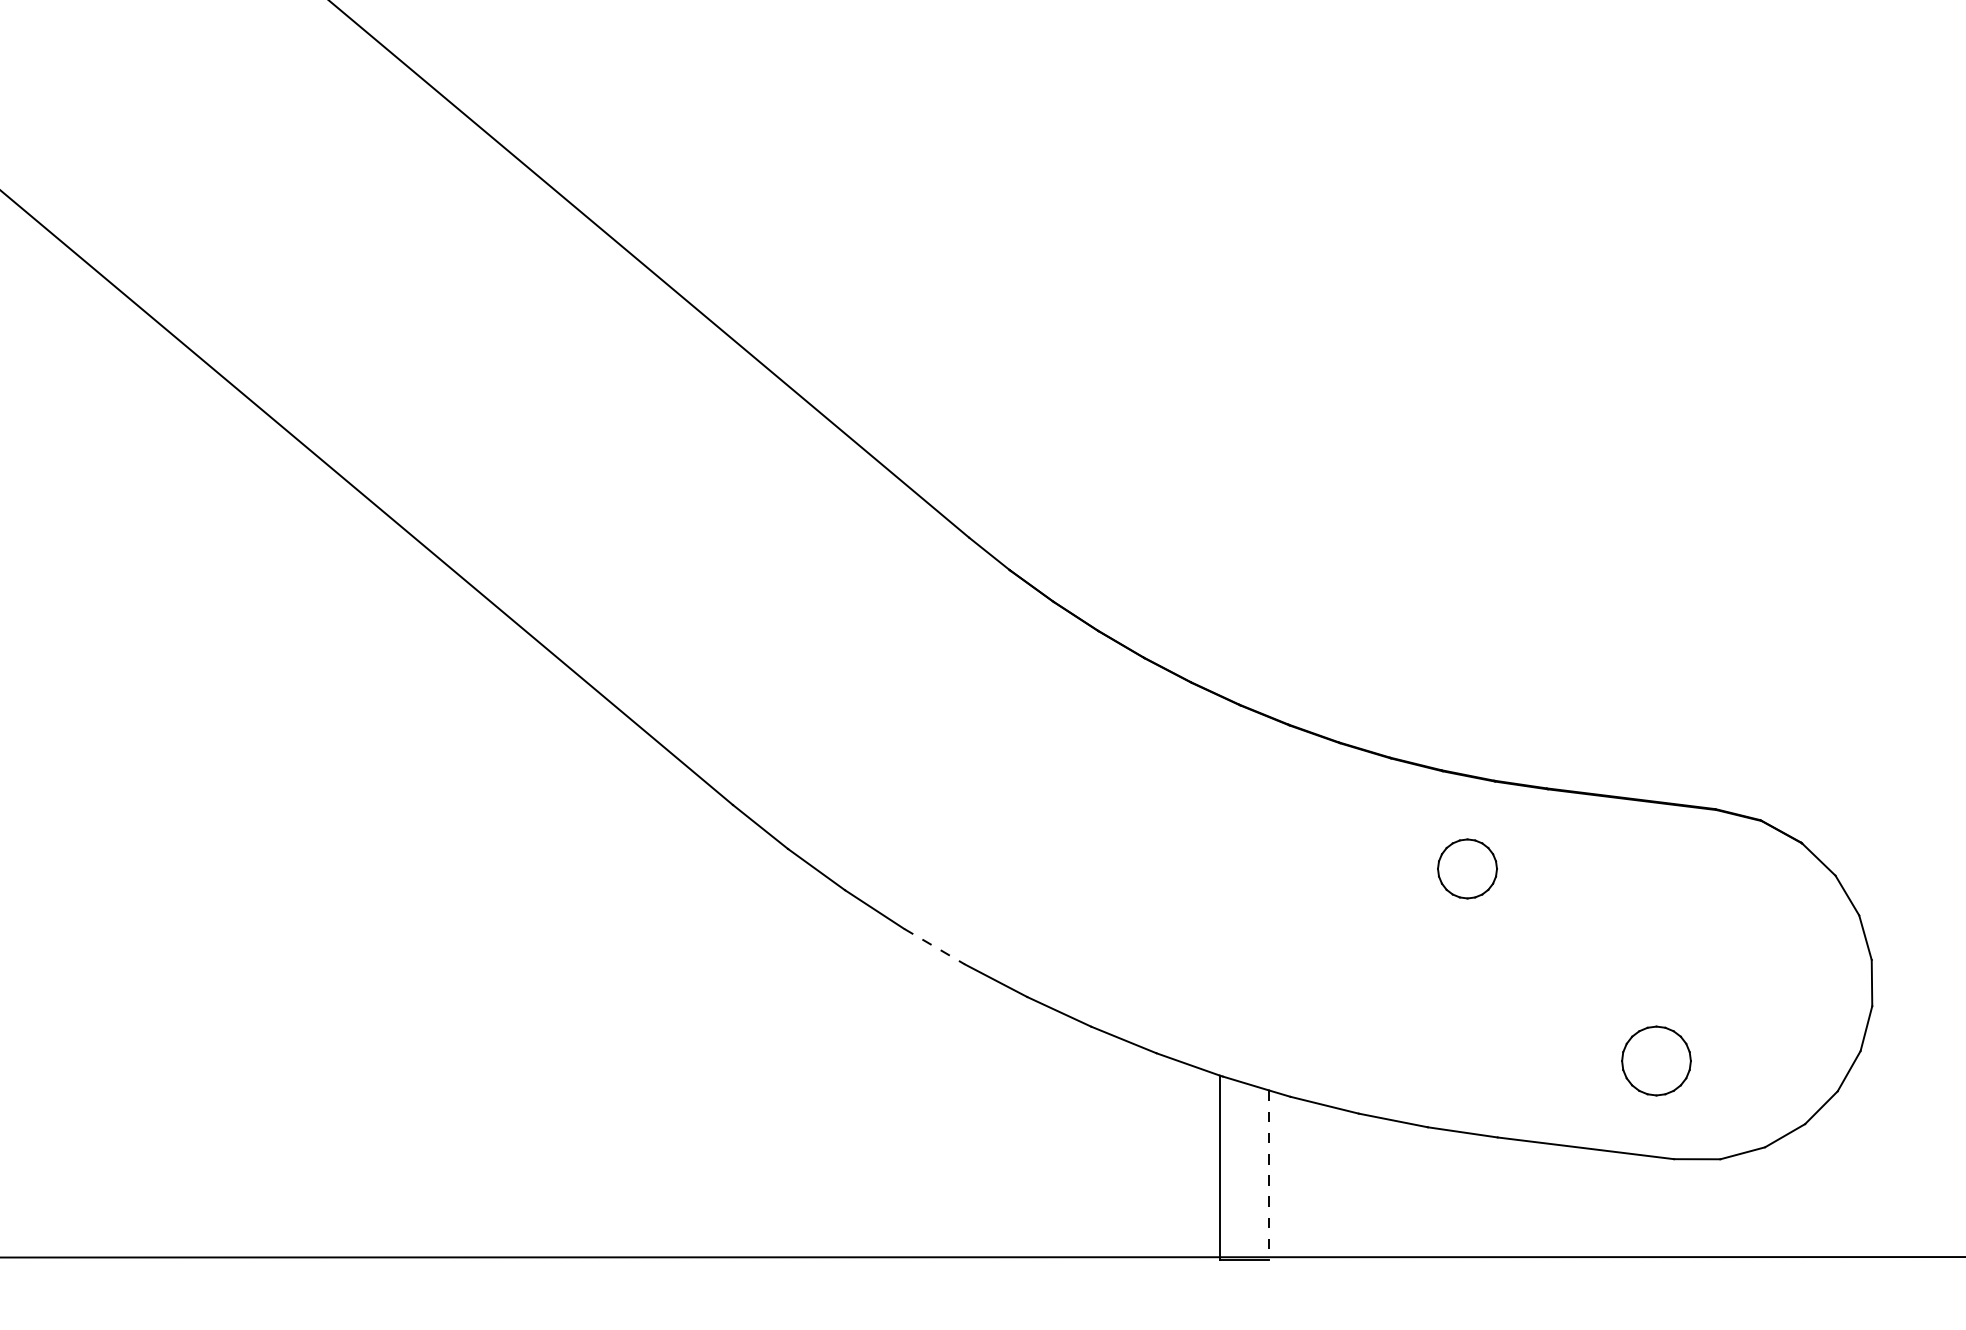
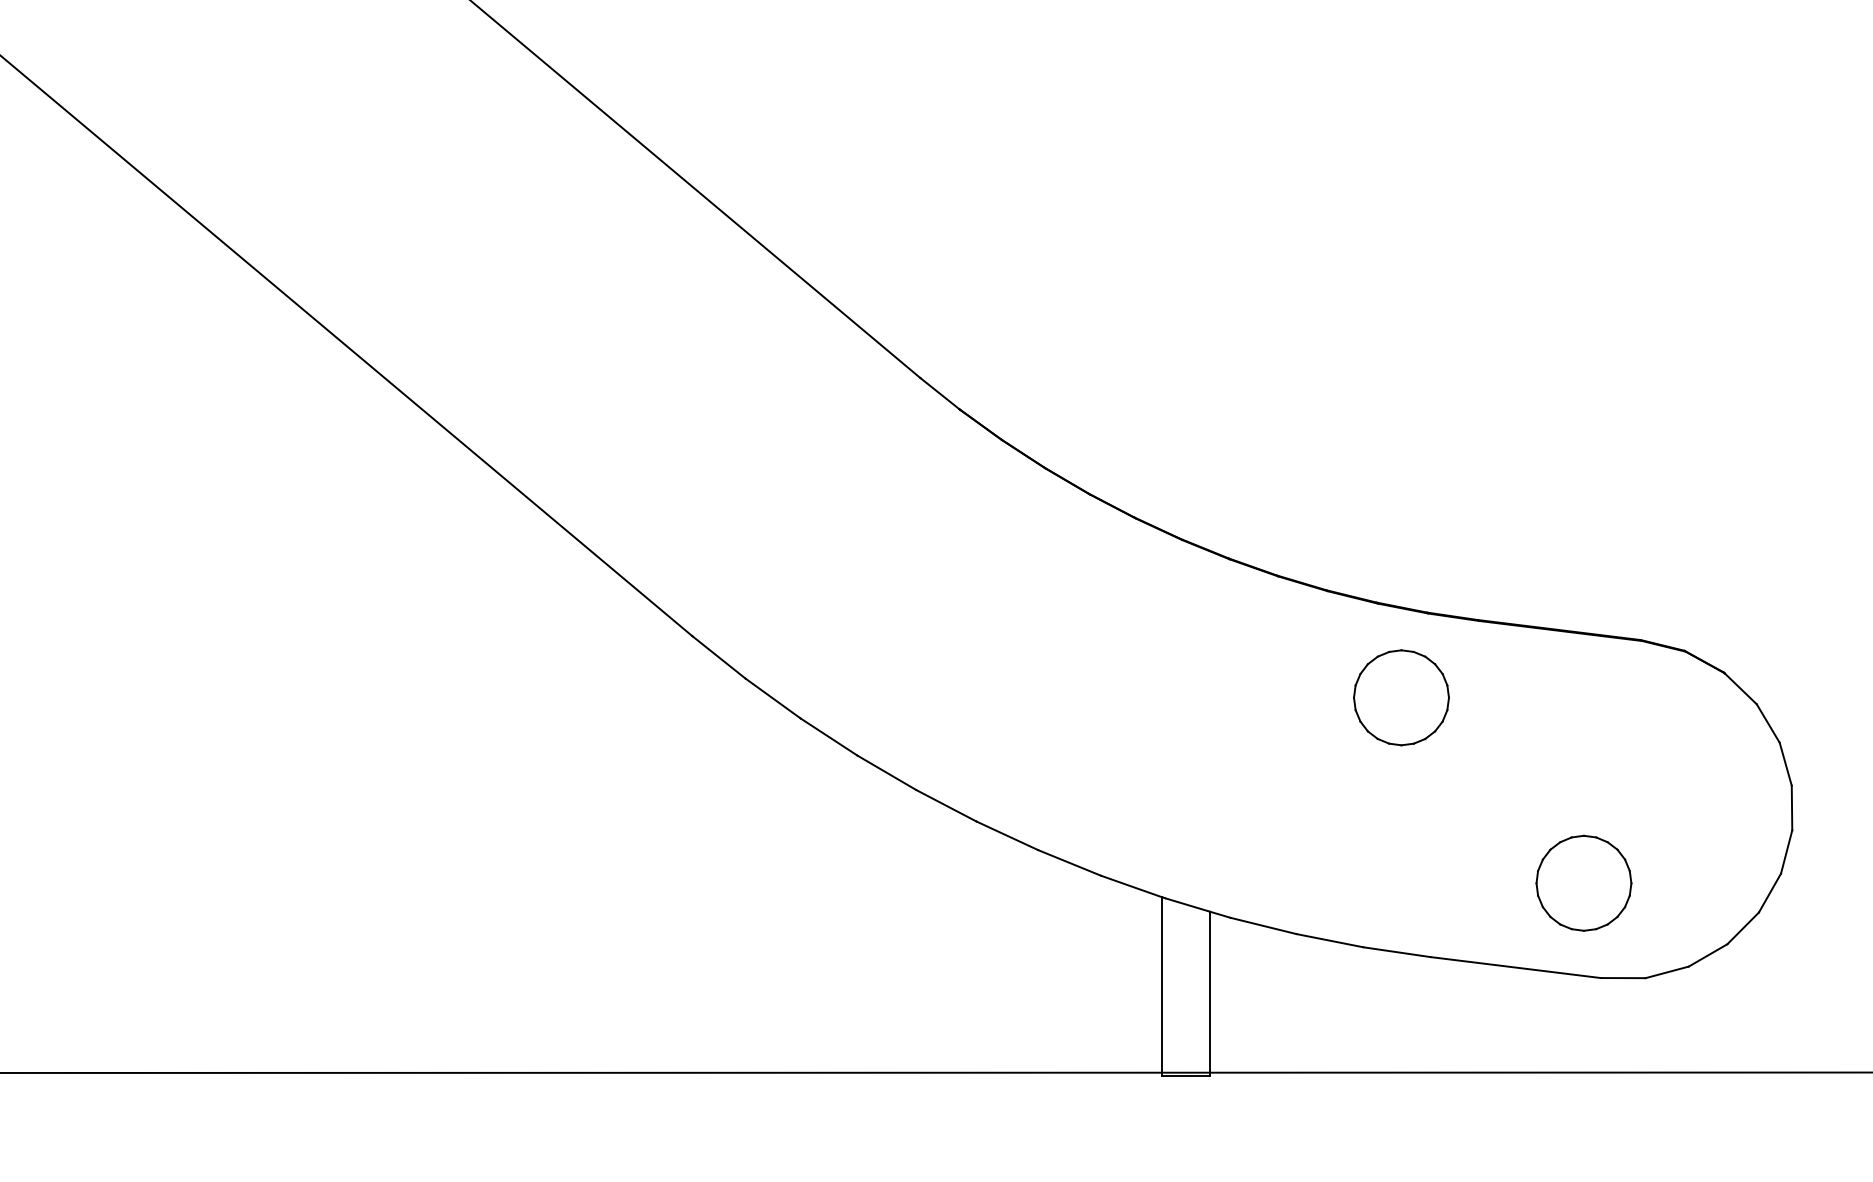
part: (1467, 868) -> (1401, 697), size x1.67
line: (934, 946) -> (886, 772), dashed -> solid
part: (1656, 1060) -> (1583, 882), size x1.43
line: (1269, 1175) -> (1210, 993), dashed -> solid

